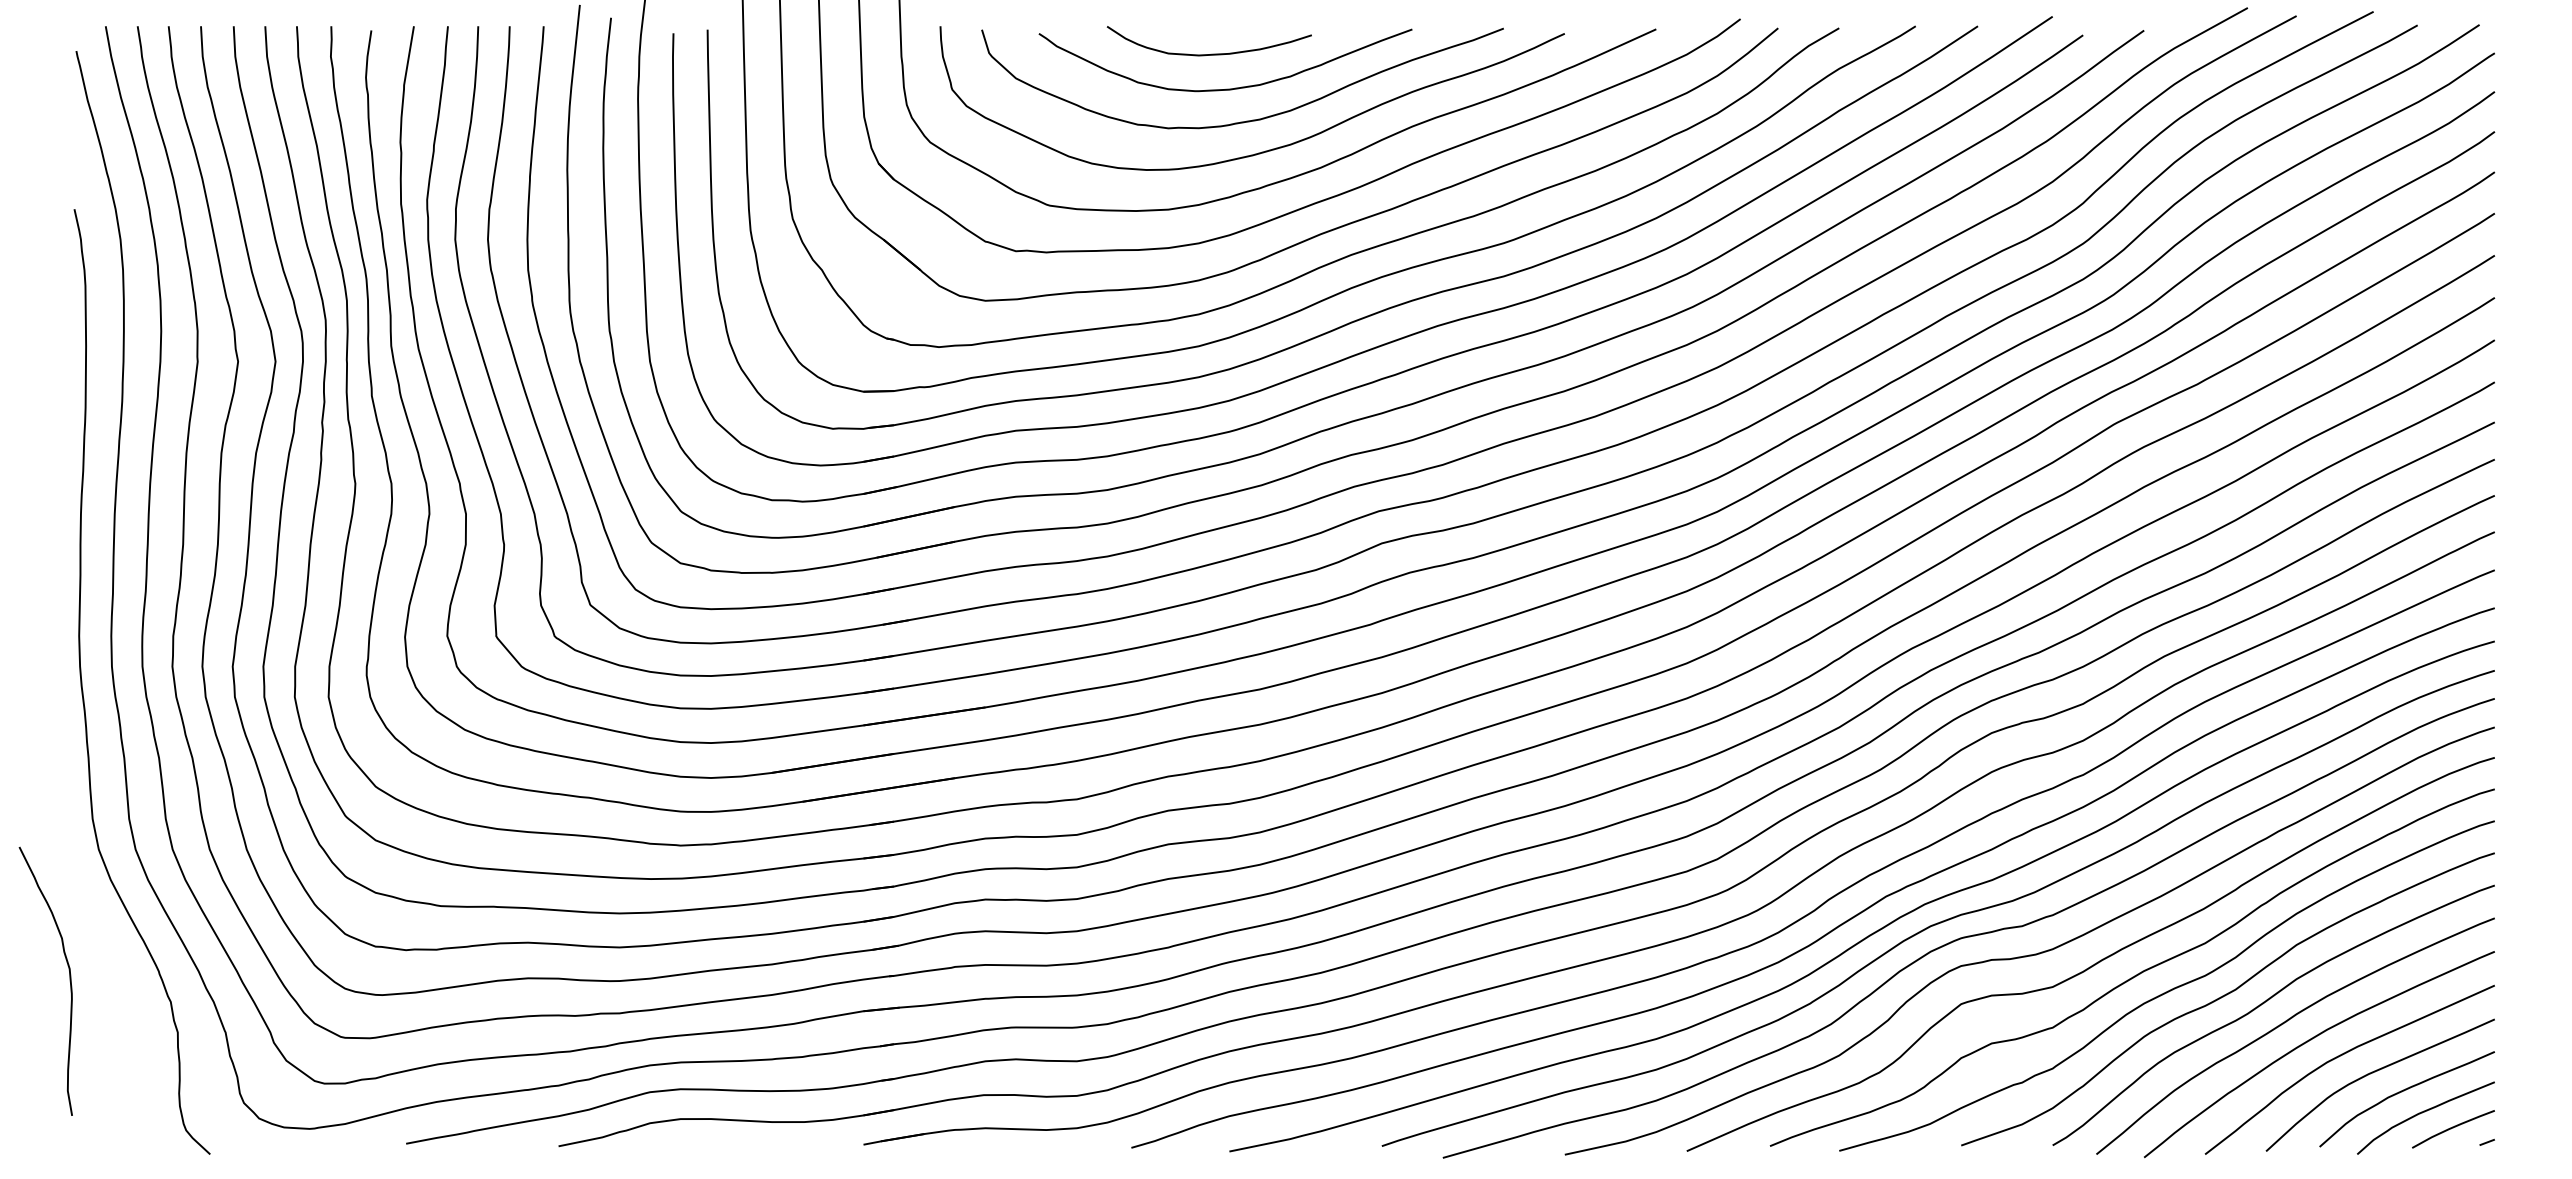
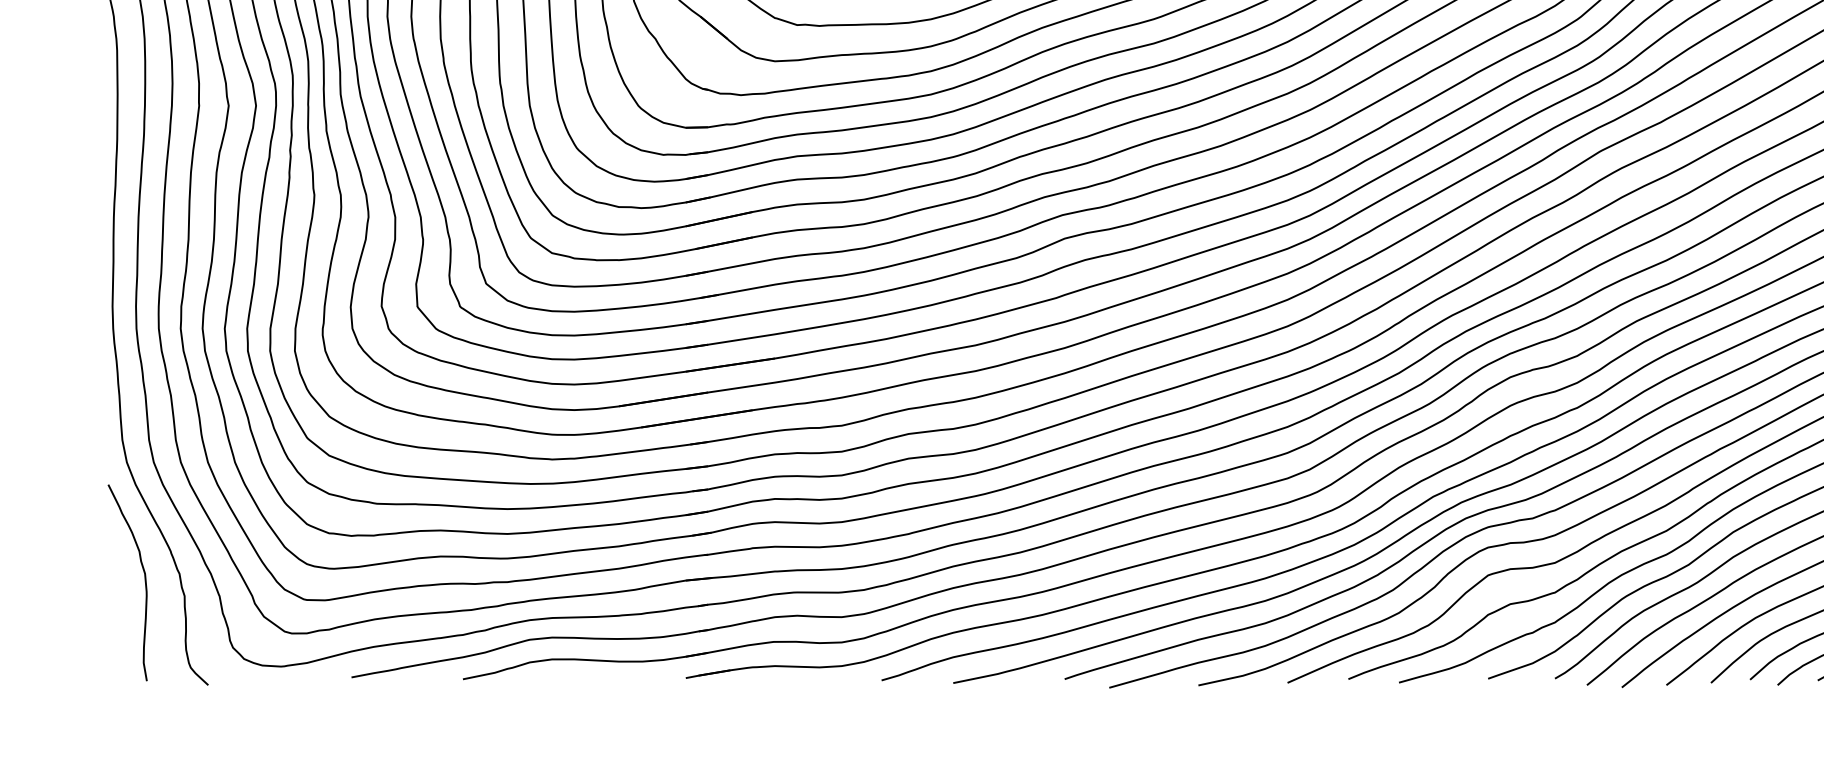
curve: (69, 980) -> (144, 582), moved

